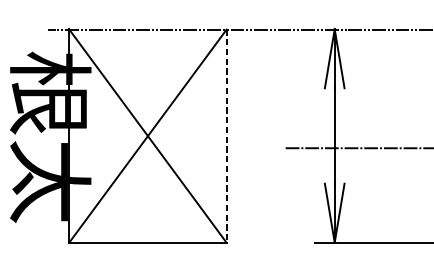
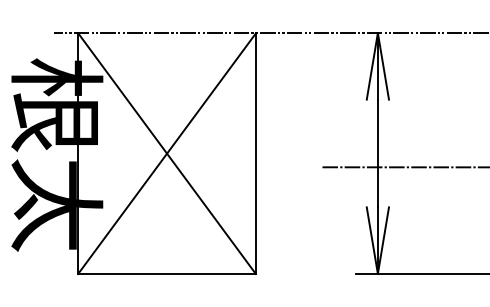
line: (226, 136) -> (255, 154), dashed -> solid

